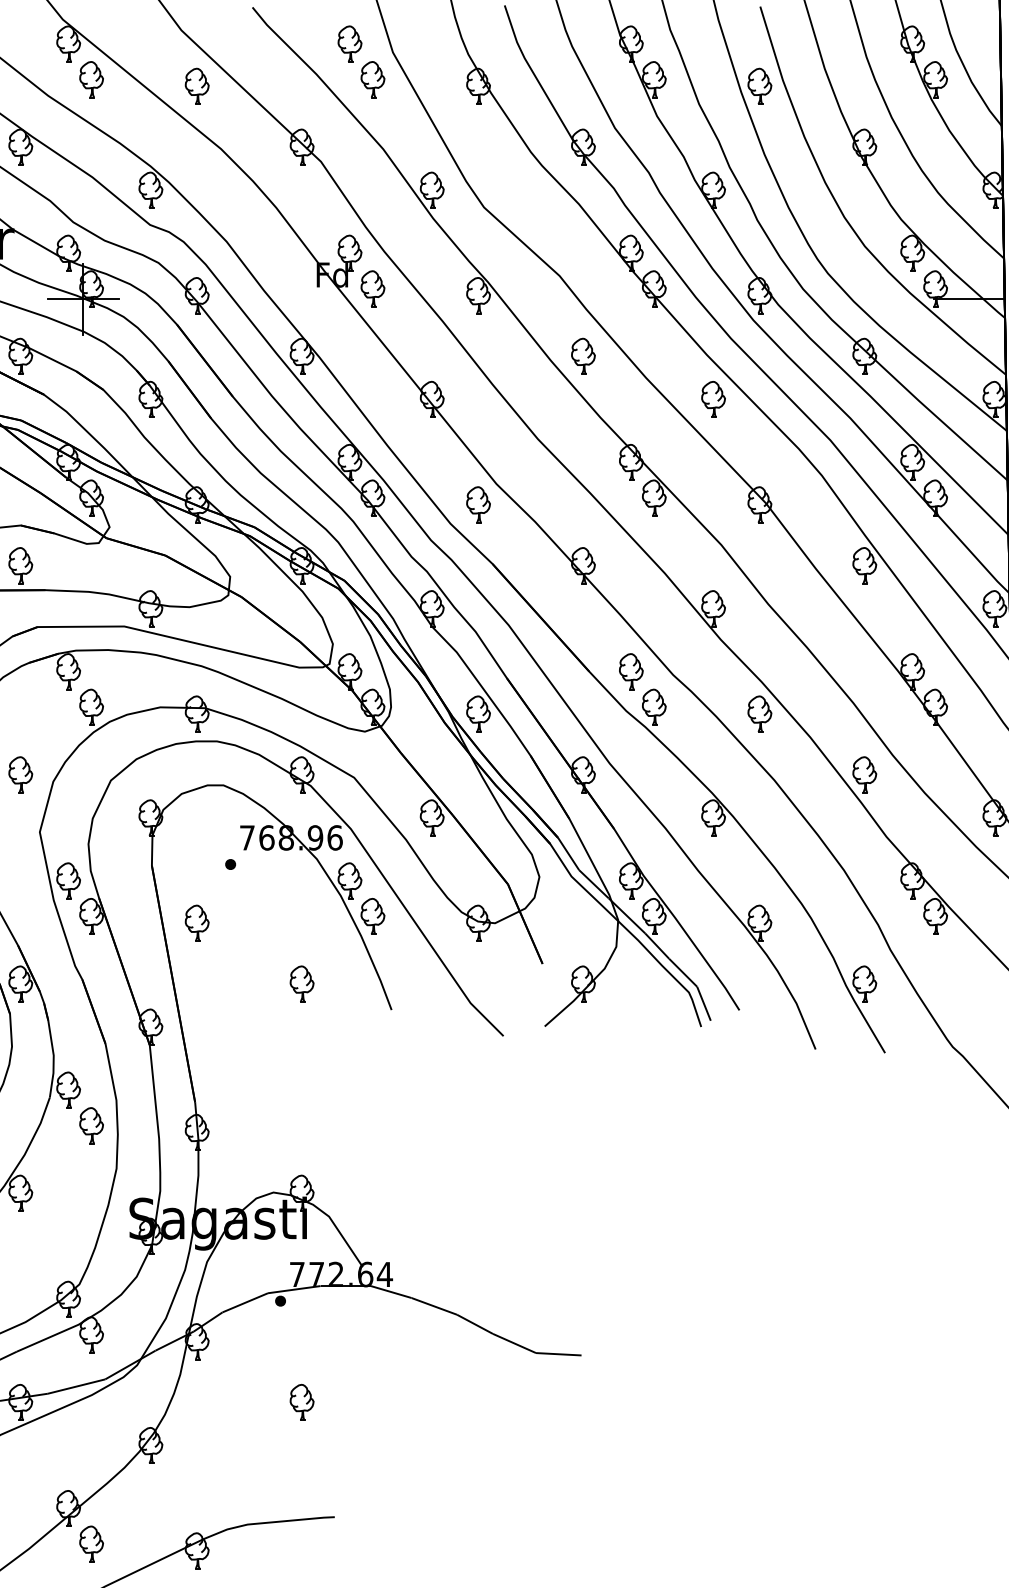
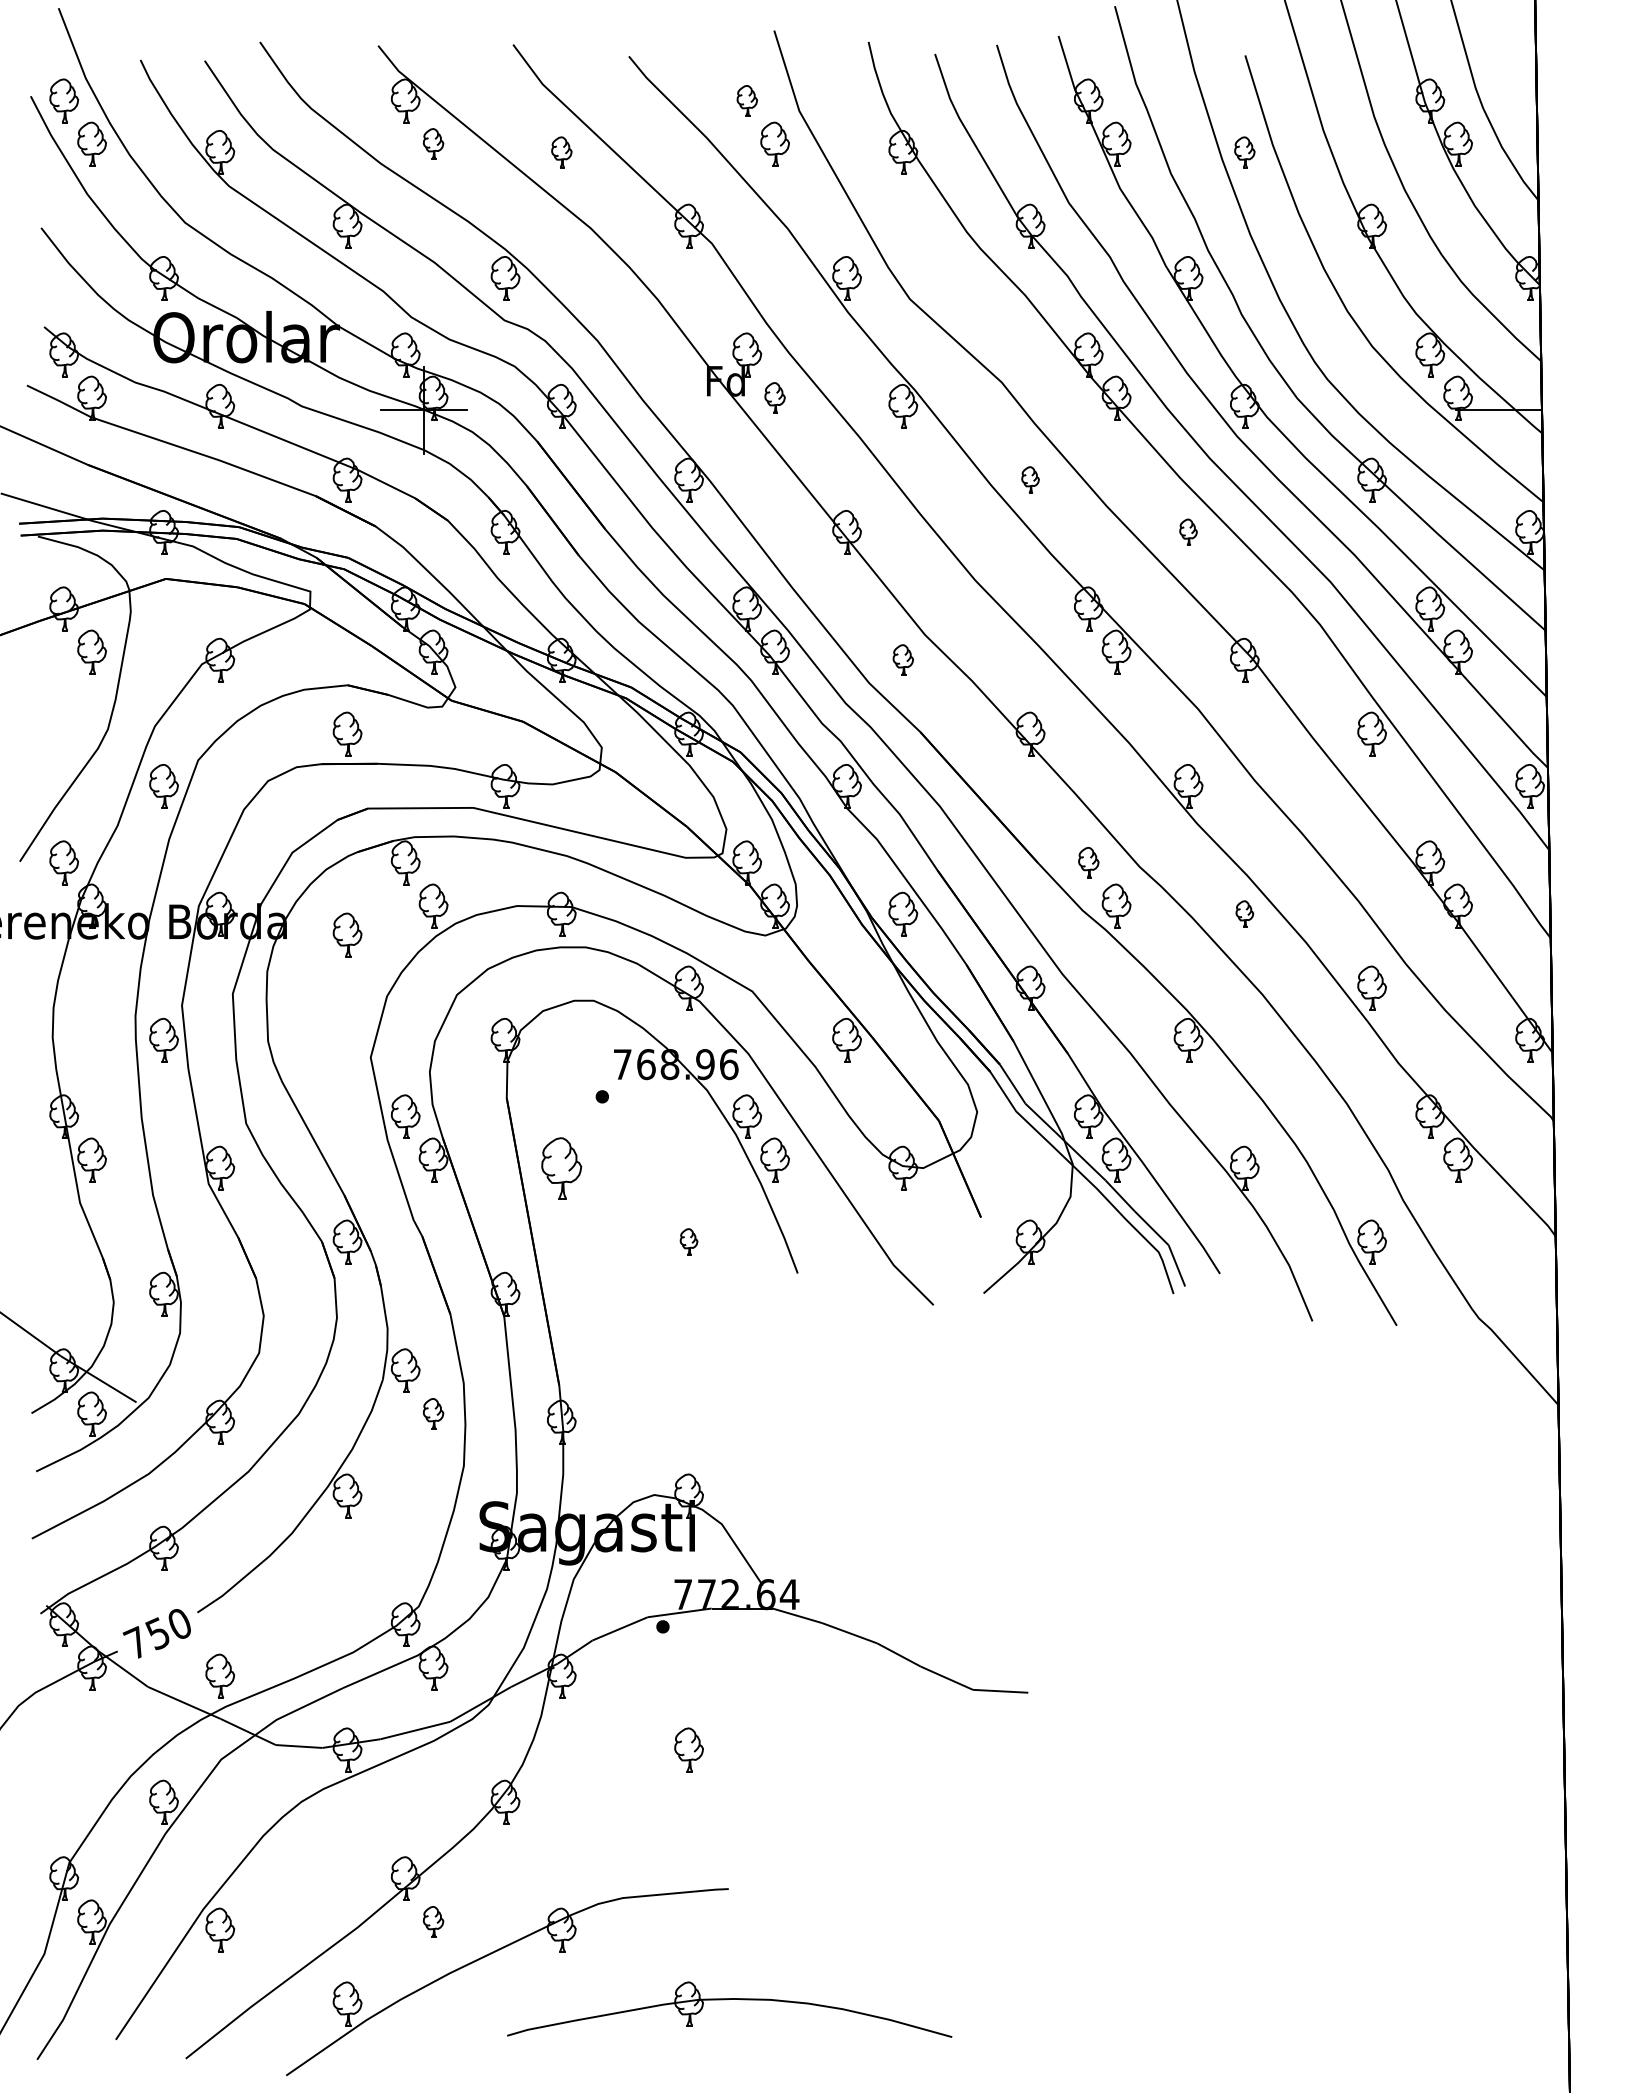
part: (350, 43) -> (747, 100), size x0.7
part: (91, 79) -> (433, 143), size x0.7
part: (196, 86) -> (561, 152), size x0.7
part: (759, 86) -> (1244, 152), size x0.7
part: (372, 288) -> (774, 397), size x0.7
part: (583, 355) -> (1030, 479), size x0.6
part: (713, 399) -> (1188, 532), size x0.6
part: (478, 504) -> (903, 659), size x0.7
part: (631, 671) -> (1088, 862), size x0.7
part: (759, 713) -> (1244, 913), size x0.6
part: (20, 774) -> (347, 934), moved
part: (196, 922) -> (561, 1167), size x1.4
part: (301, 983) -> (688, 1241), size x0.6
part: (91, 1125) -> (433, 1413), size x0.7
part: (91, 1543) -> (433, 1921), size x0.7

